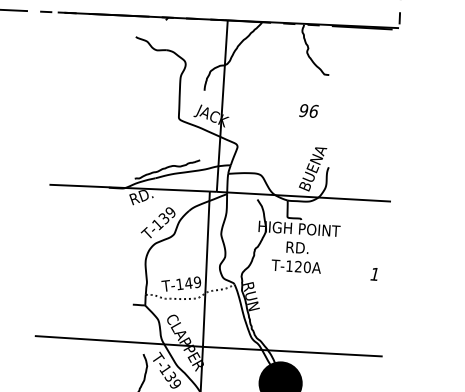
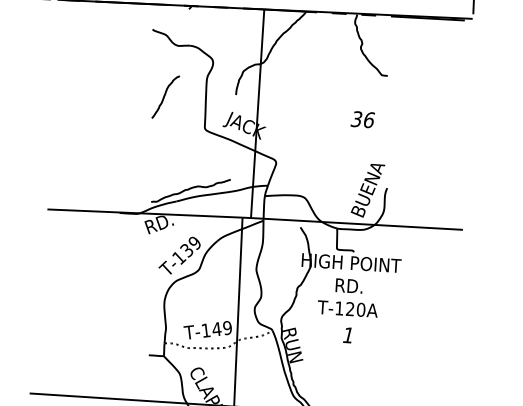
curve: (146, 92) -> (165, 97), added
text: (303, 110) -> (356, 119), 96 -> 36
text: (373, 274) -> (346, 335), moved

